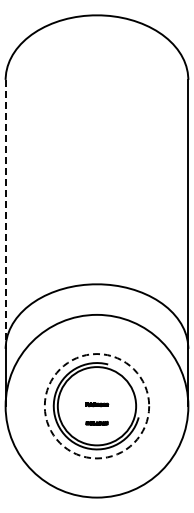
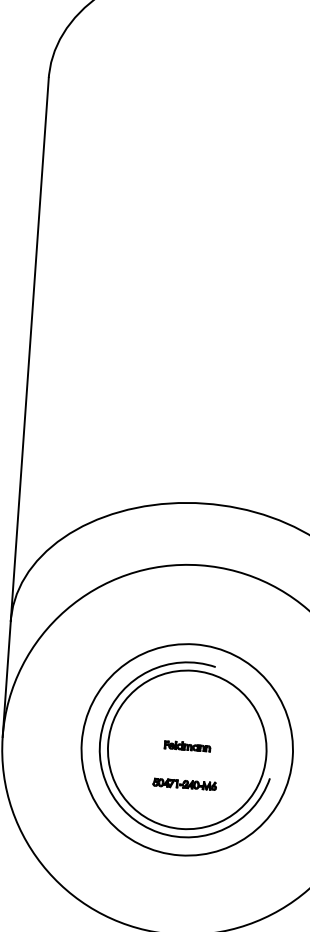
line: (5, 214) -> (29, 349), dashed -> solid
circle: (96, 406) -> (186, 750), dashed -> solid
part: (96, 423) -> (183, 784), size x1.43

